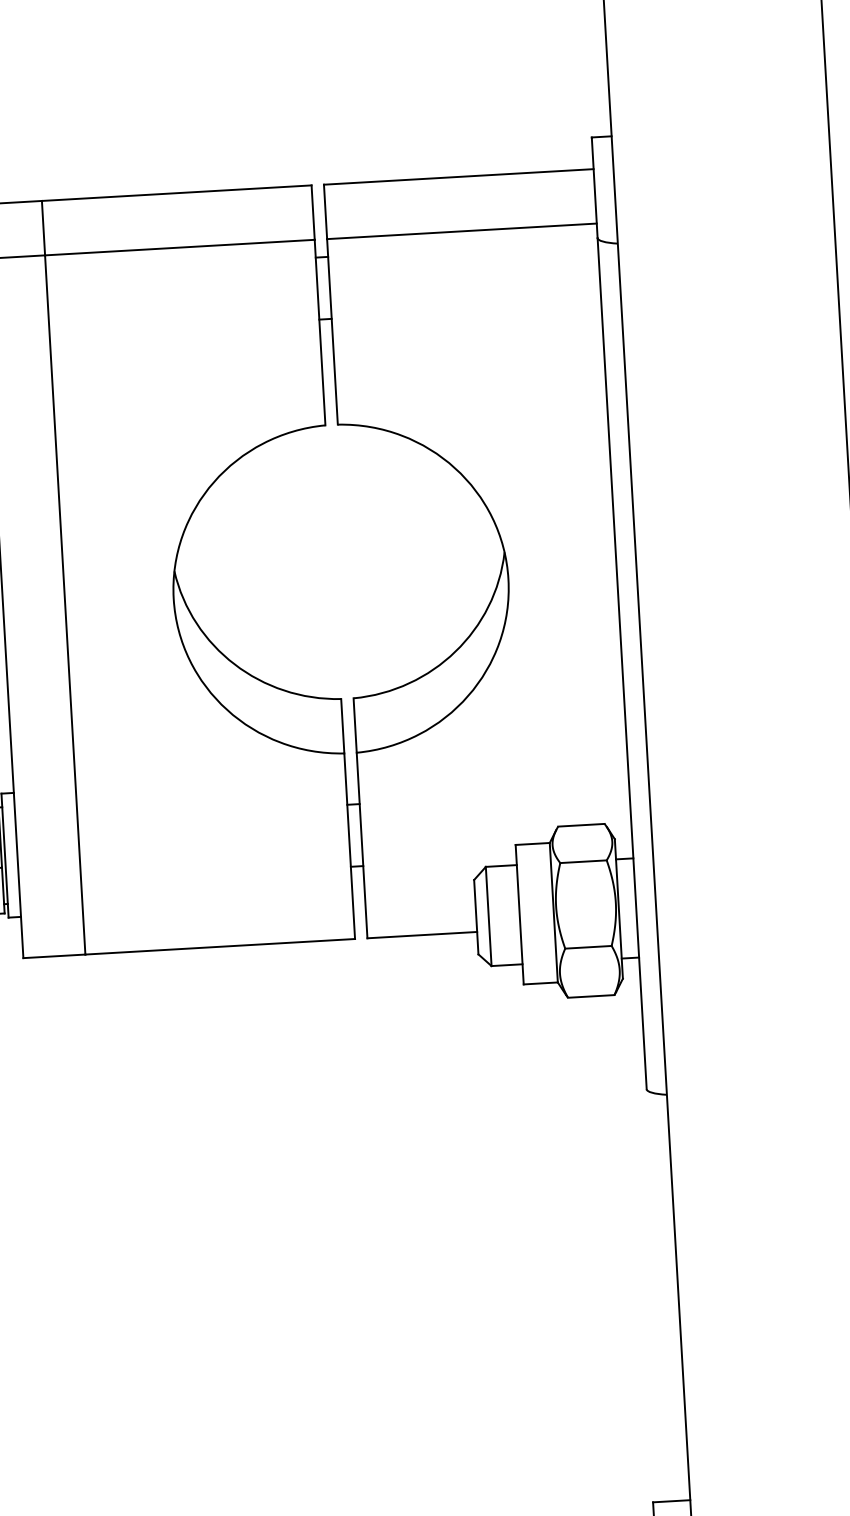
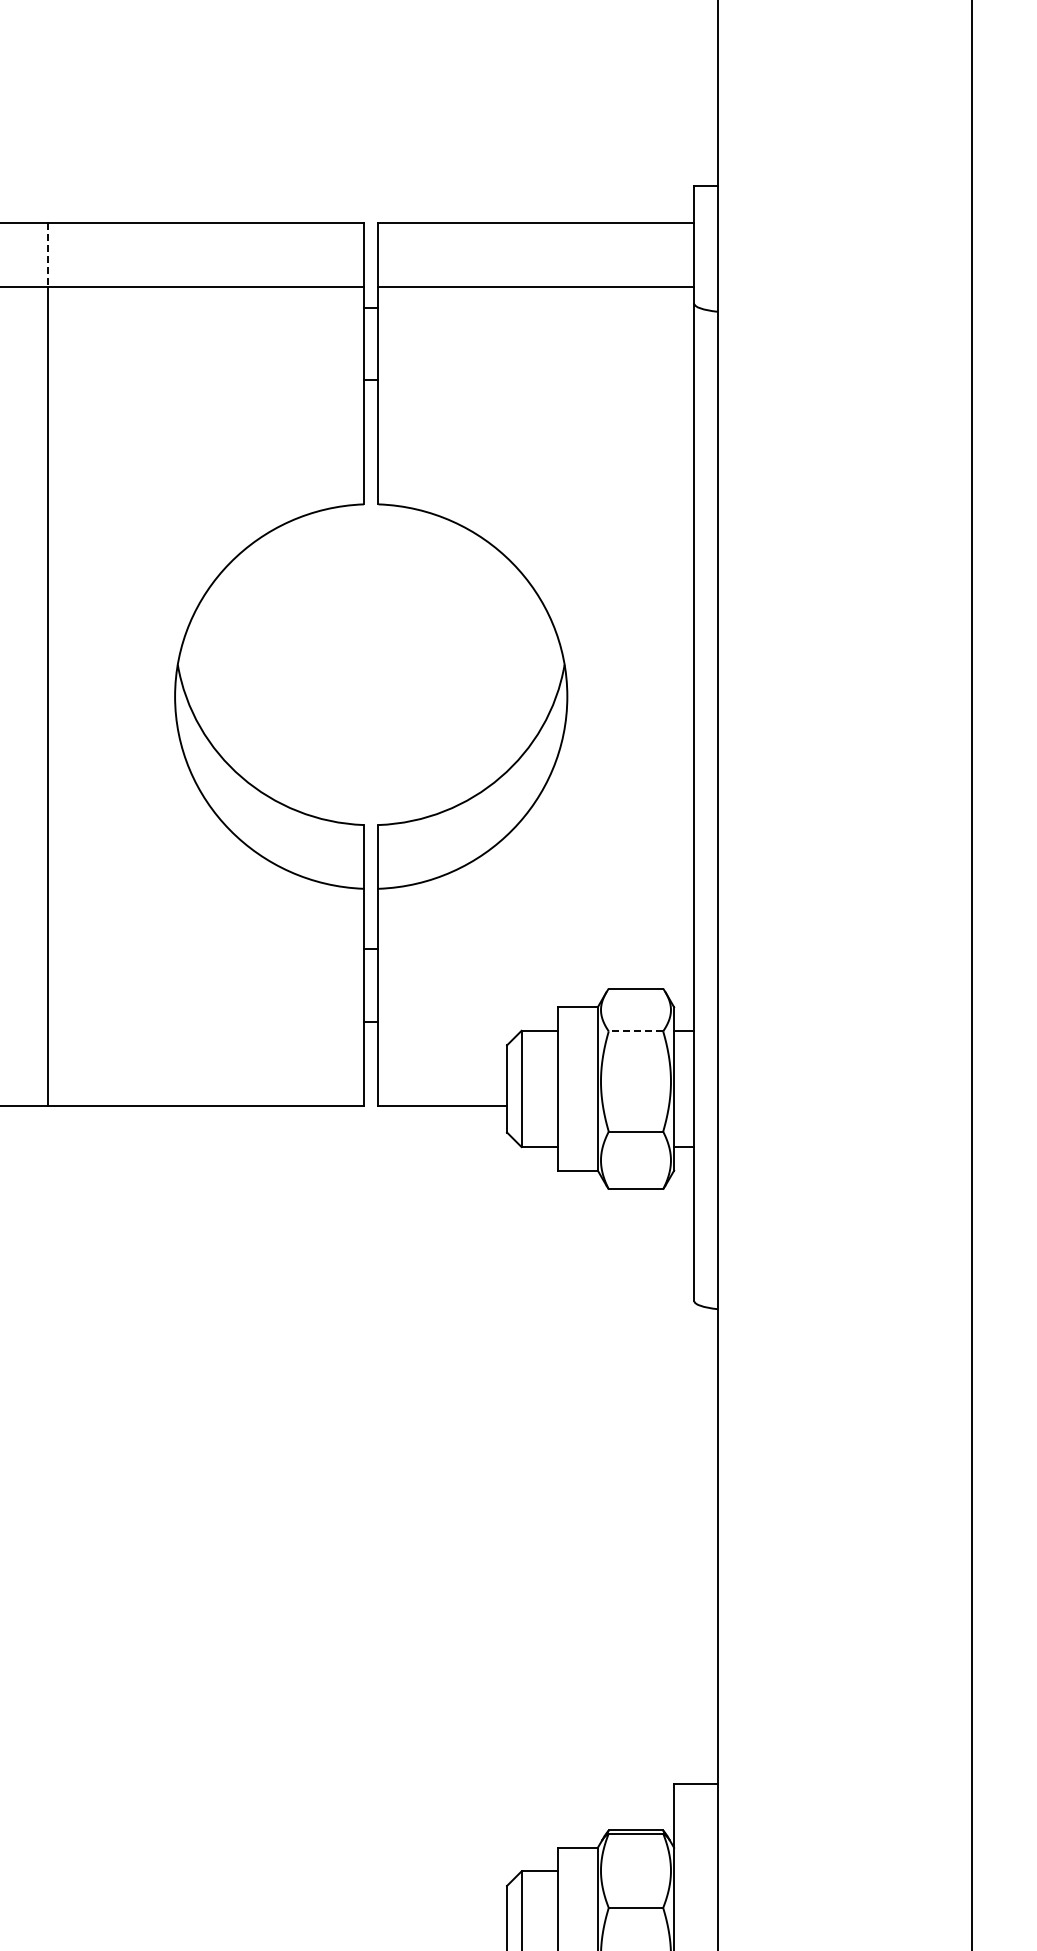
line: (43, 228) -> (47, 255), solid -> dashed
line: (583, 861) -> (635, 1031), solid -> dashed

